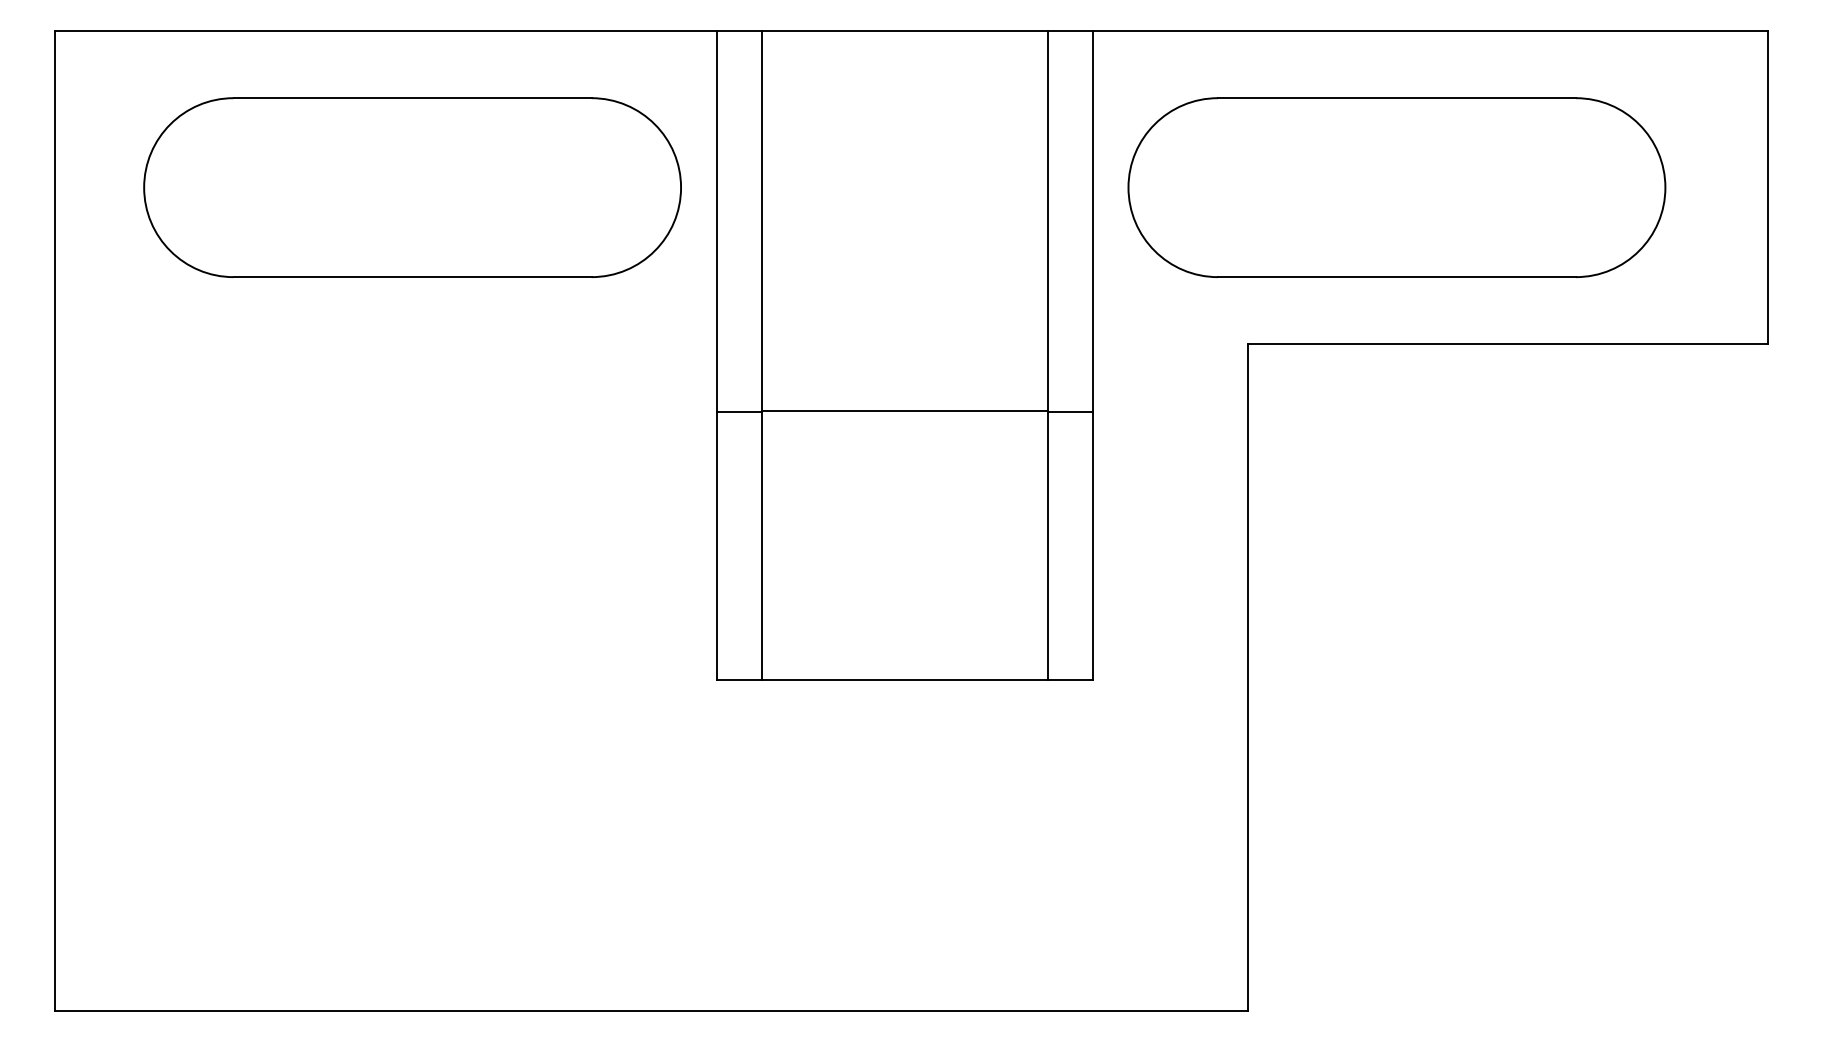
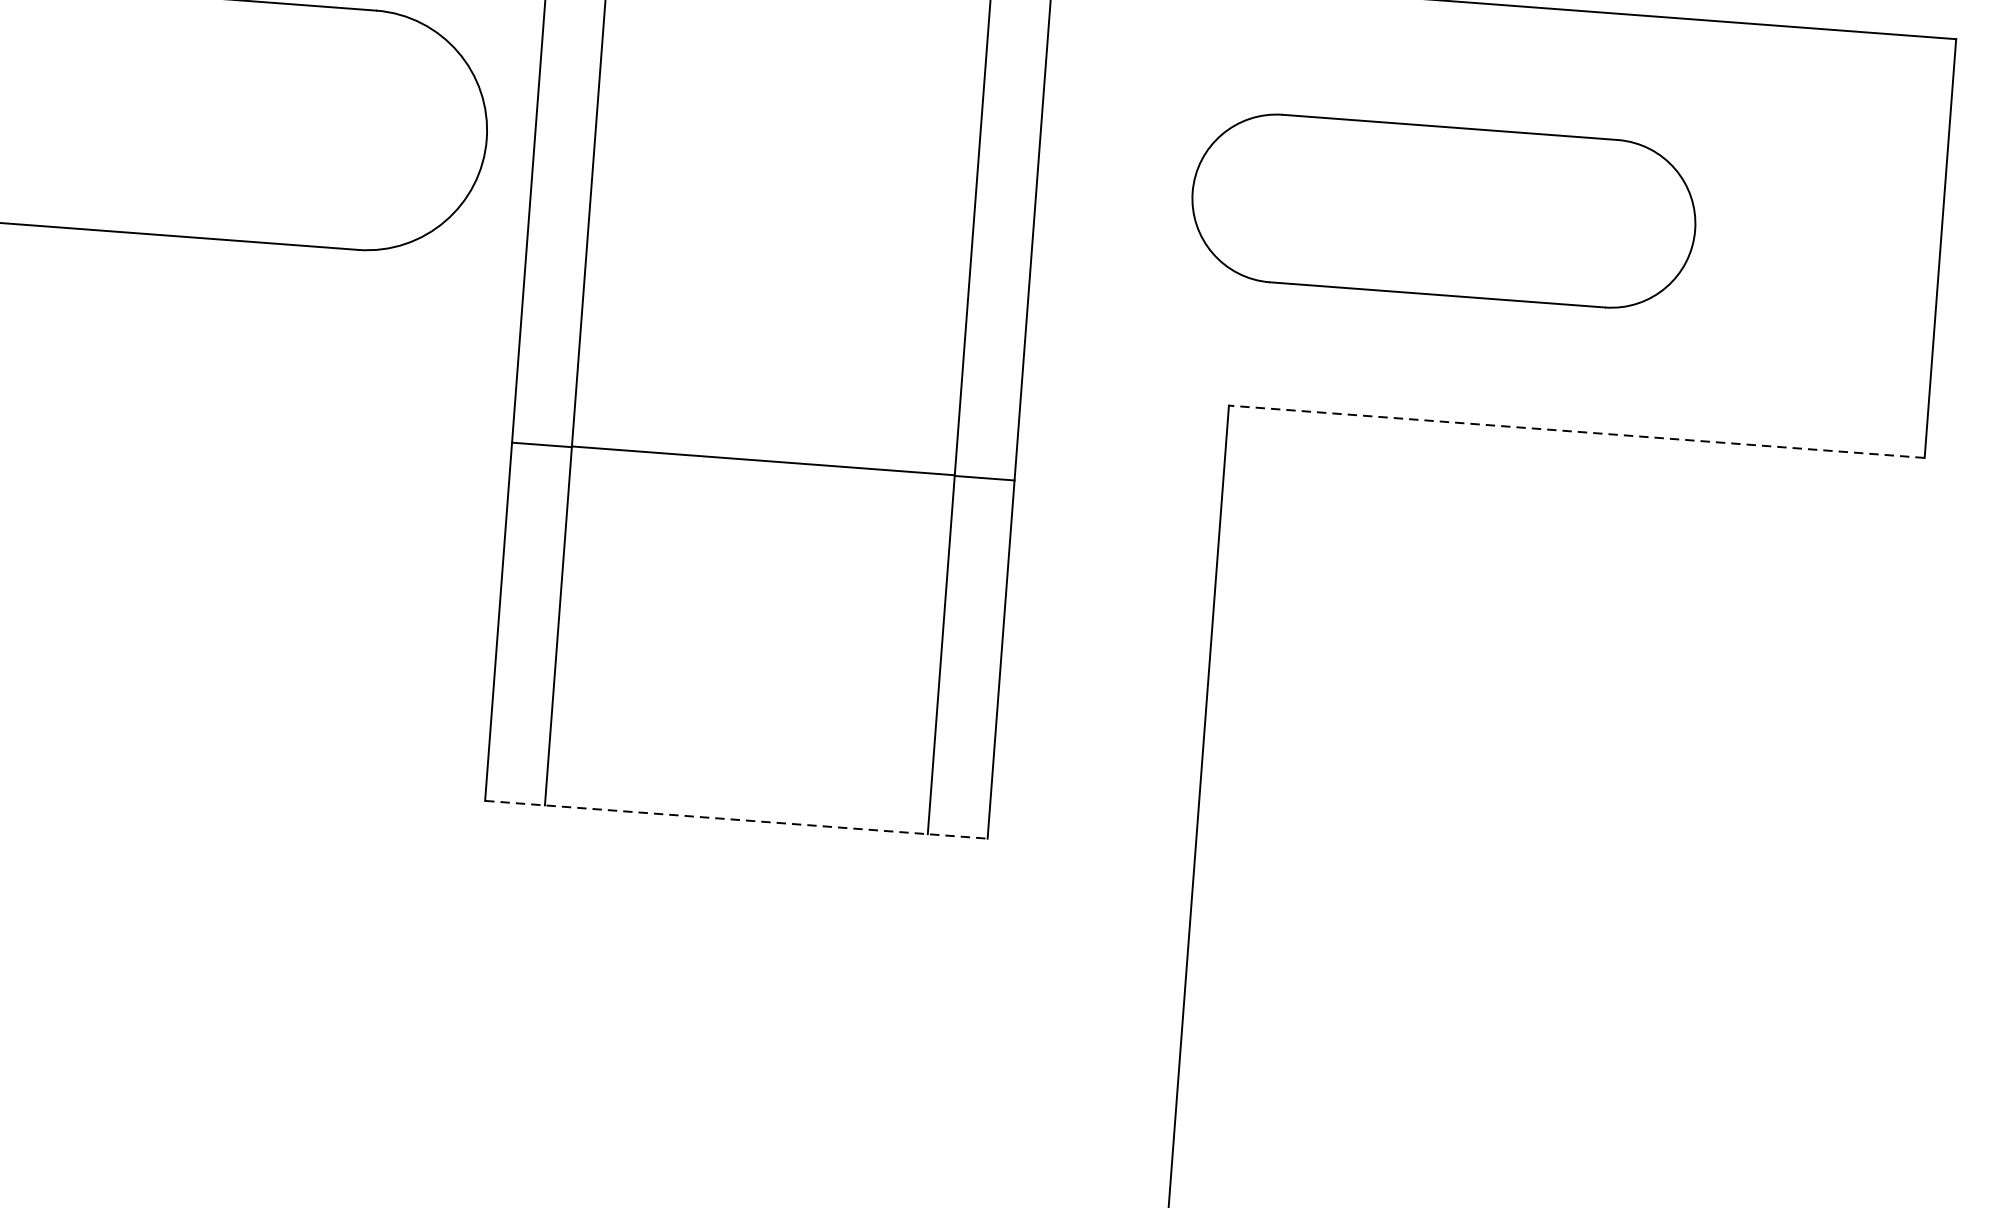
part: (1396, 187) -> (1443, 210), size x0.7
line: (1507, 344) -> (1575, 432), solid -> dashed
line: (904, 679) -> (736, 819), solid -> dashed

